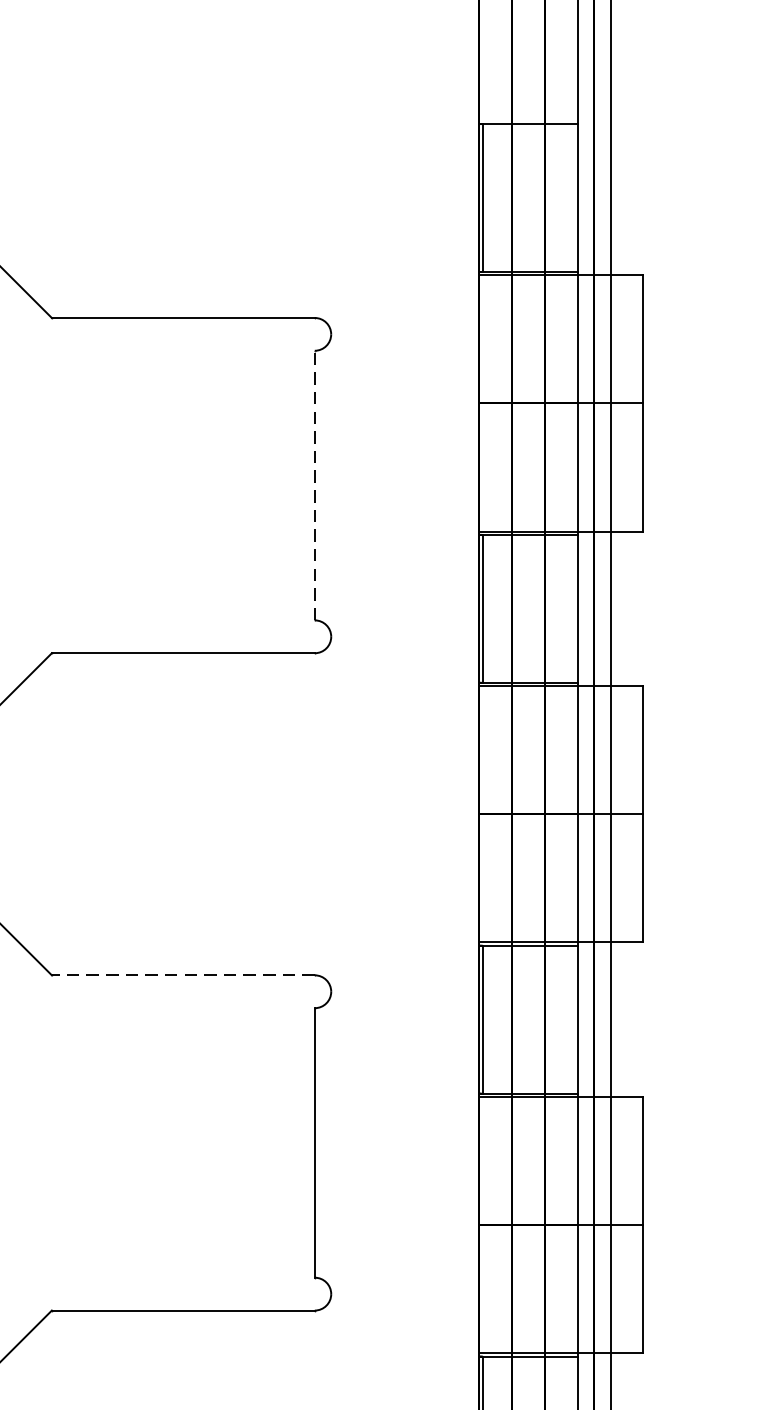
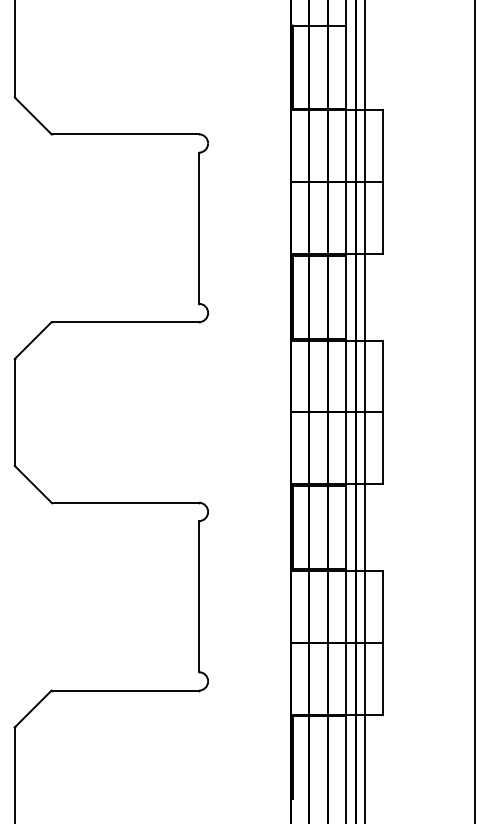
line: (314, 486) -> (198, 228), dashed -> solid
line: (183, 974) -> (125, 502), dashed -> solid

